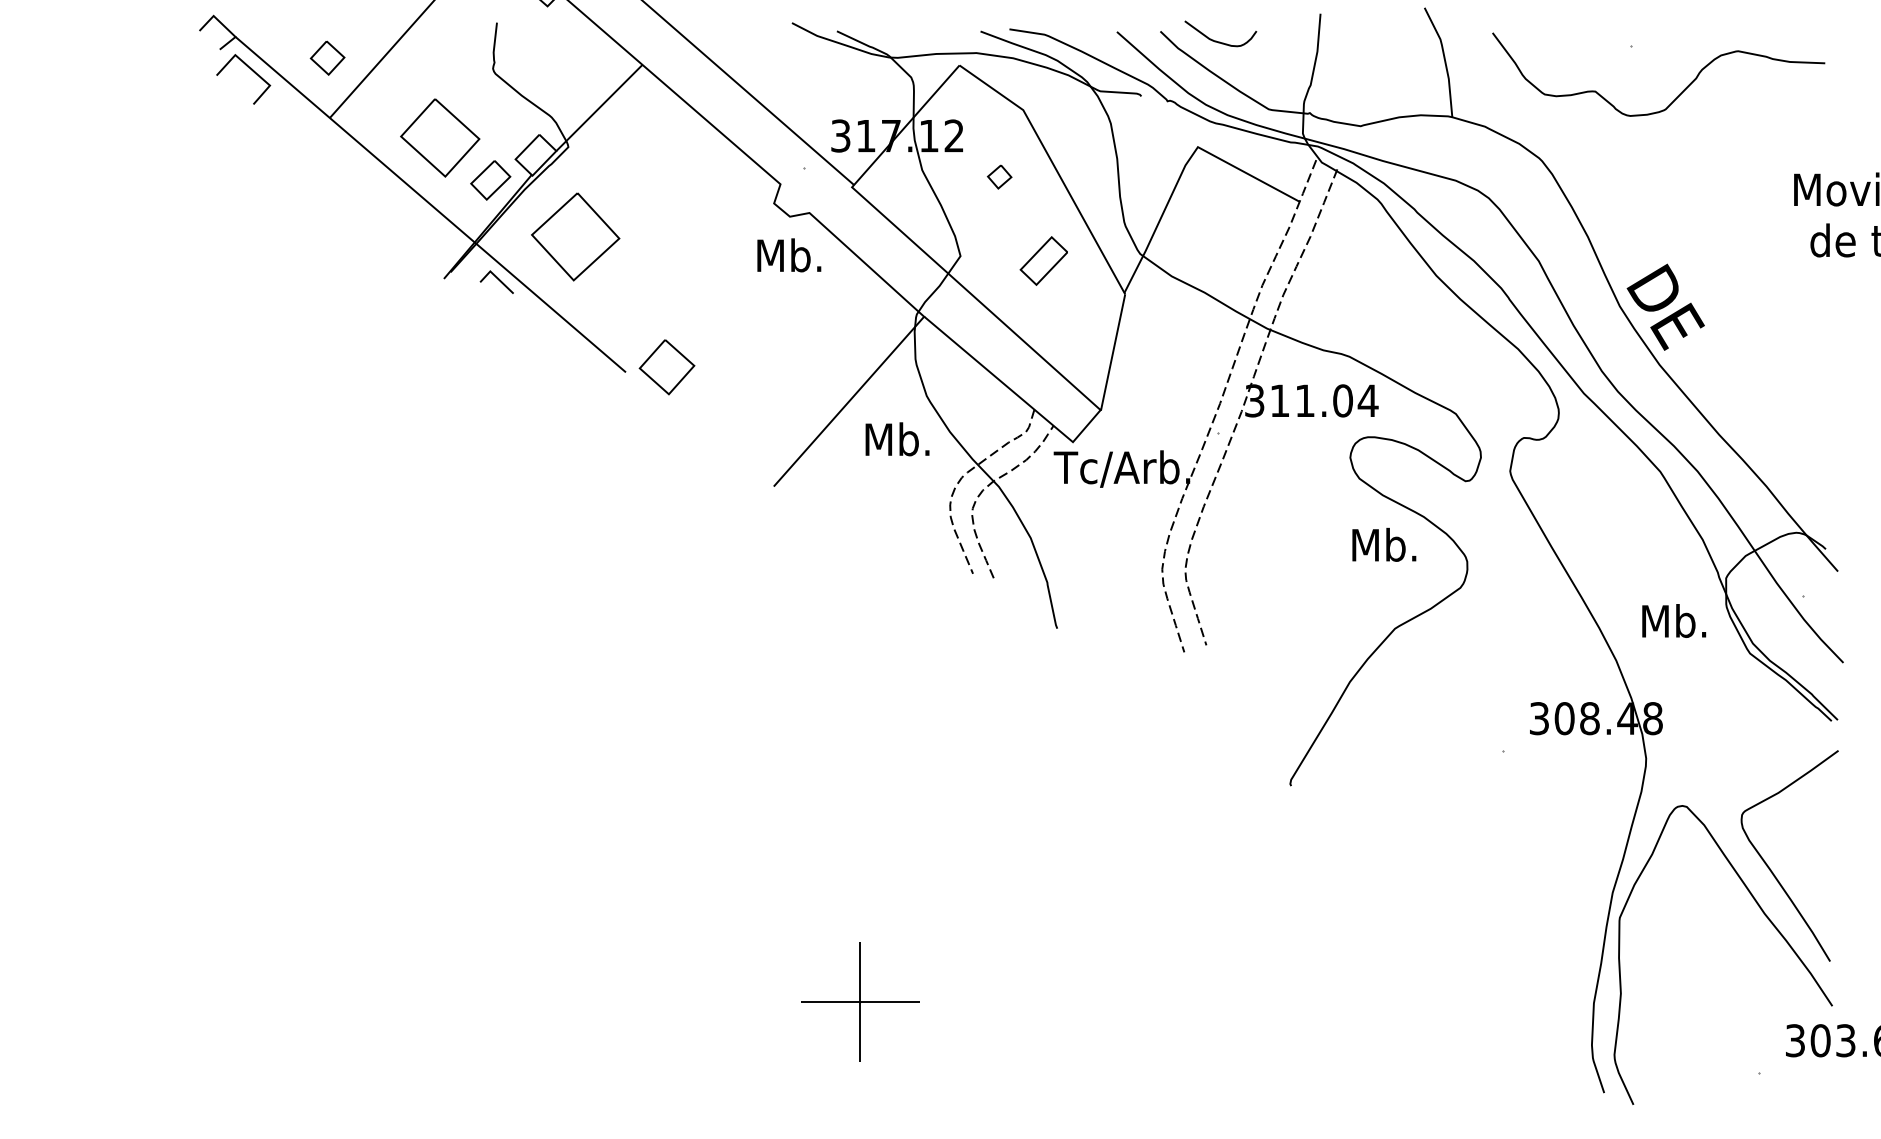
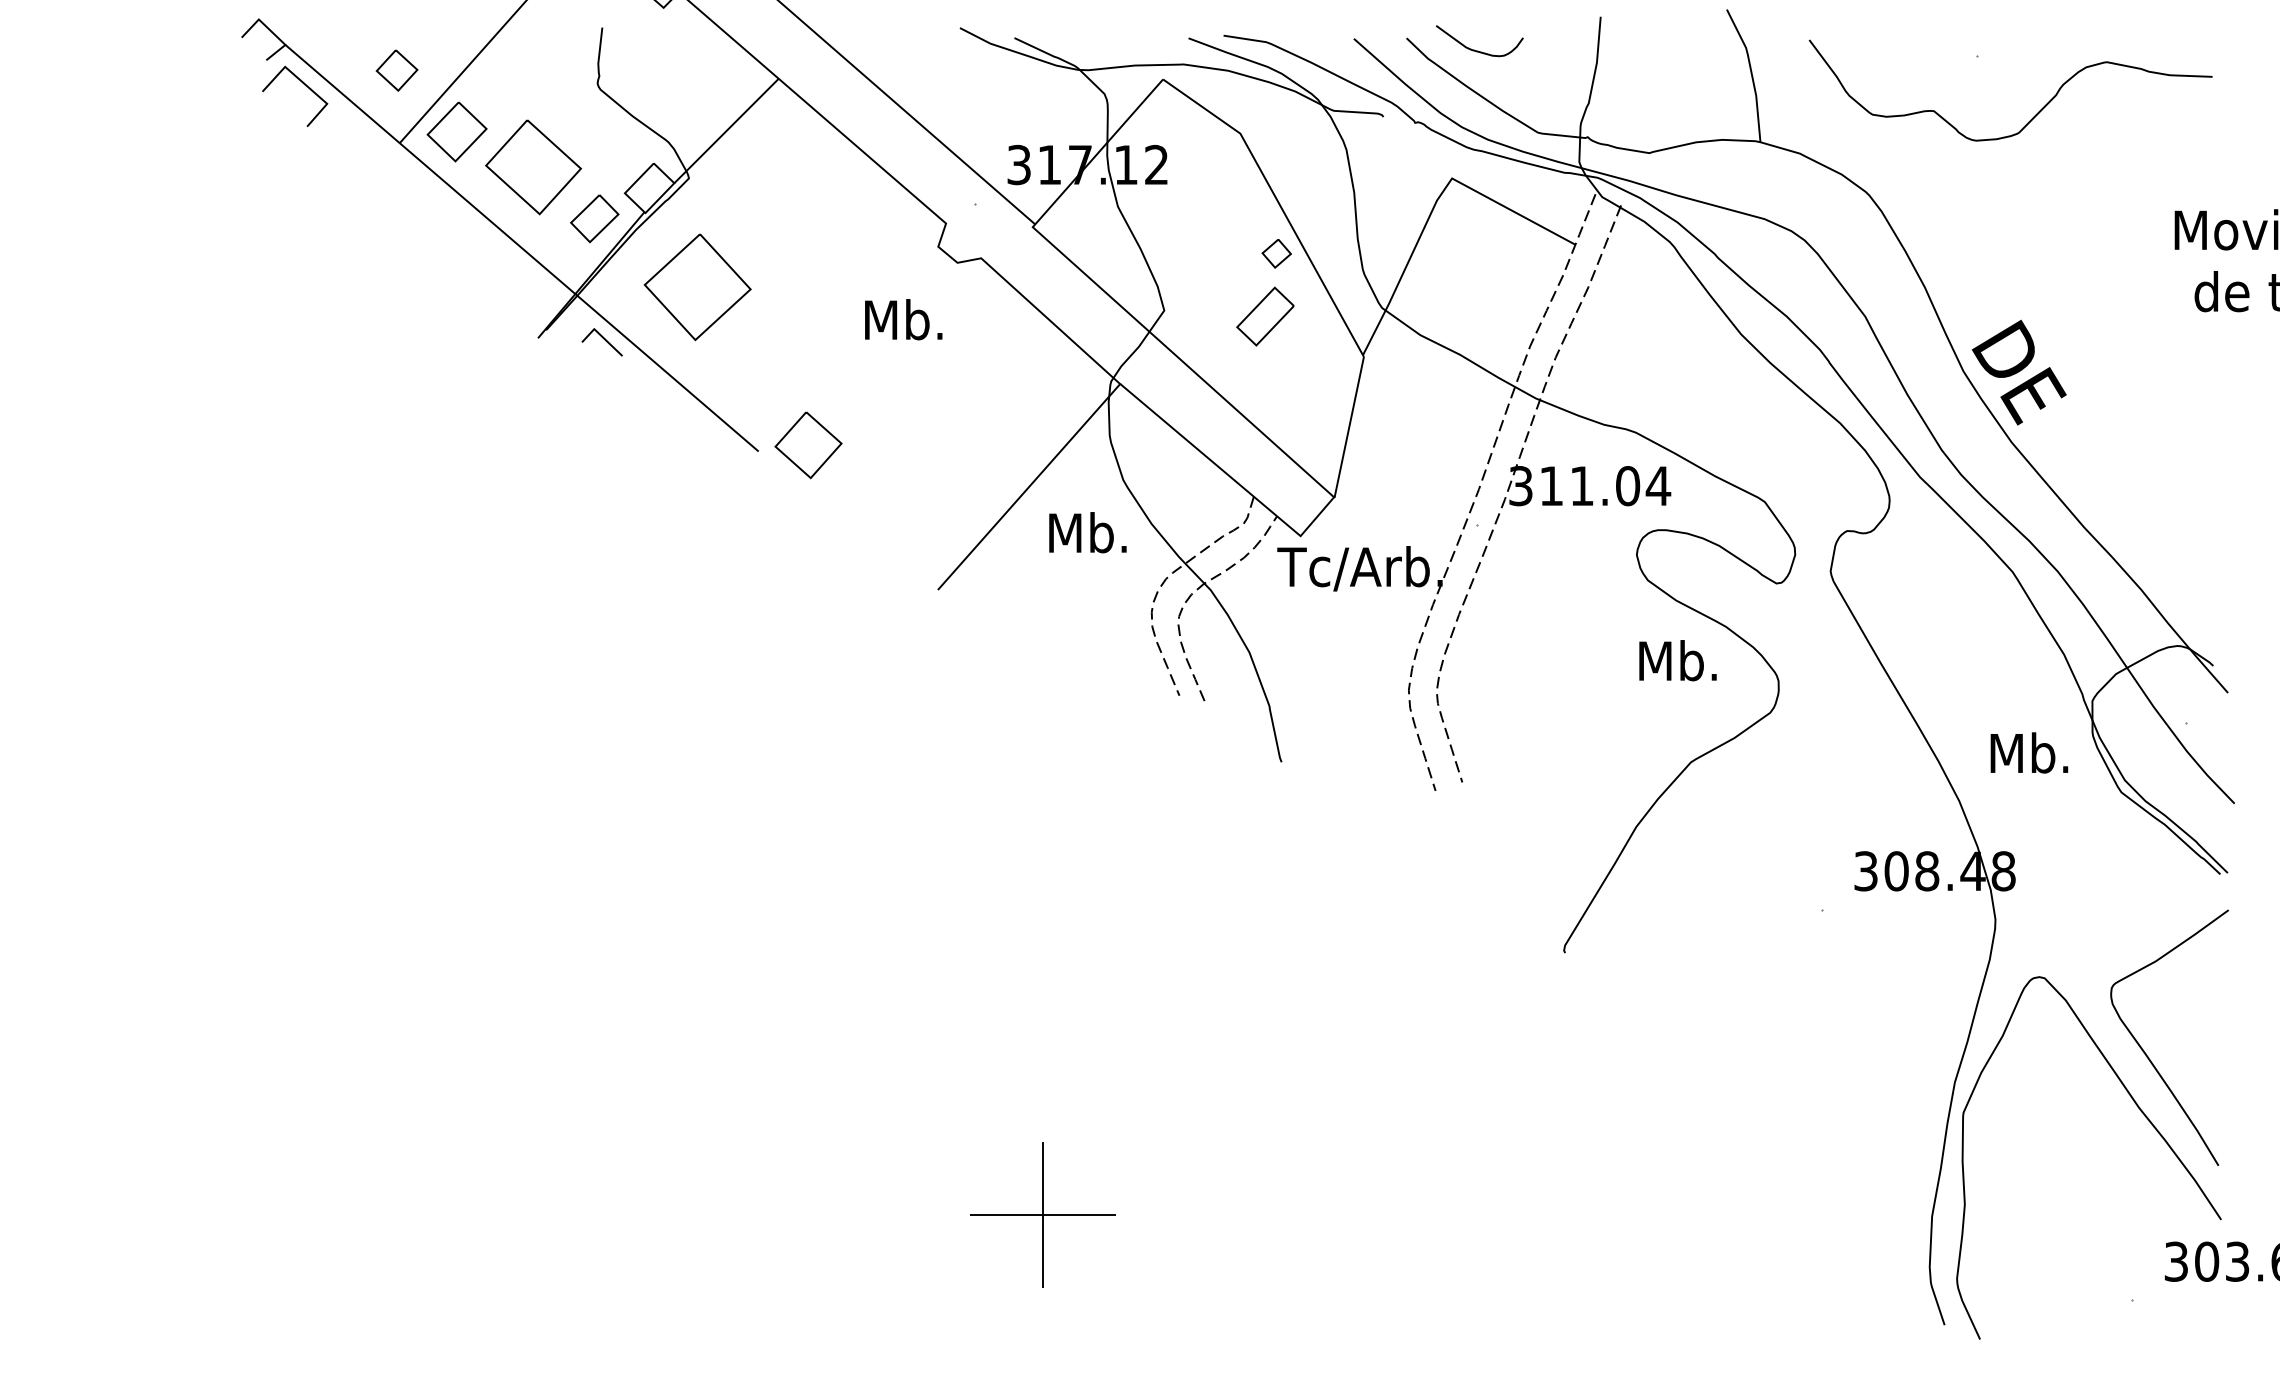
part: (376, 108) -> (456, 131), added
part: (999, 176) -> (1276, 253), moved
text: (789, 255) -> (903, 319), moved

